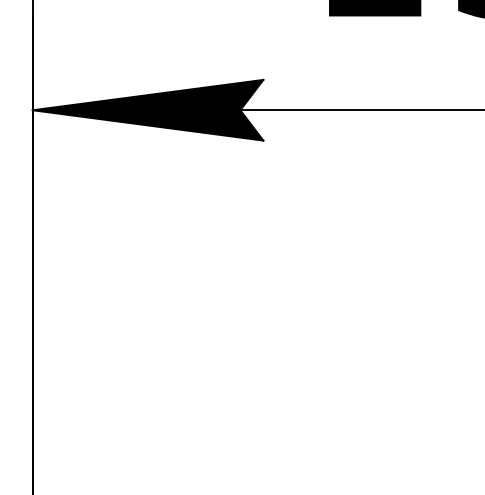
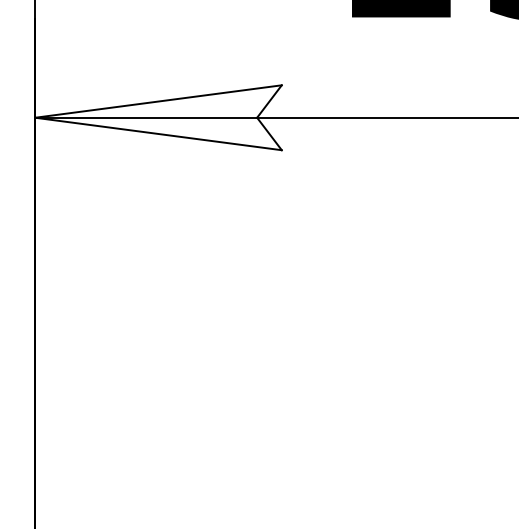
fill: (148, 110) -> (158, 117), removed

